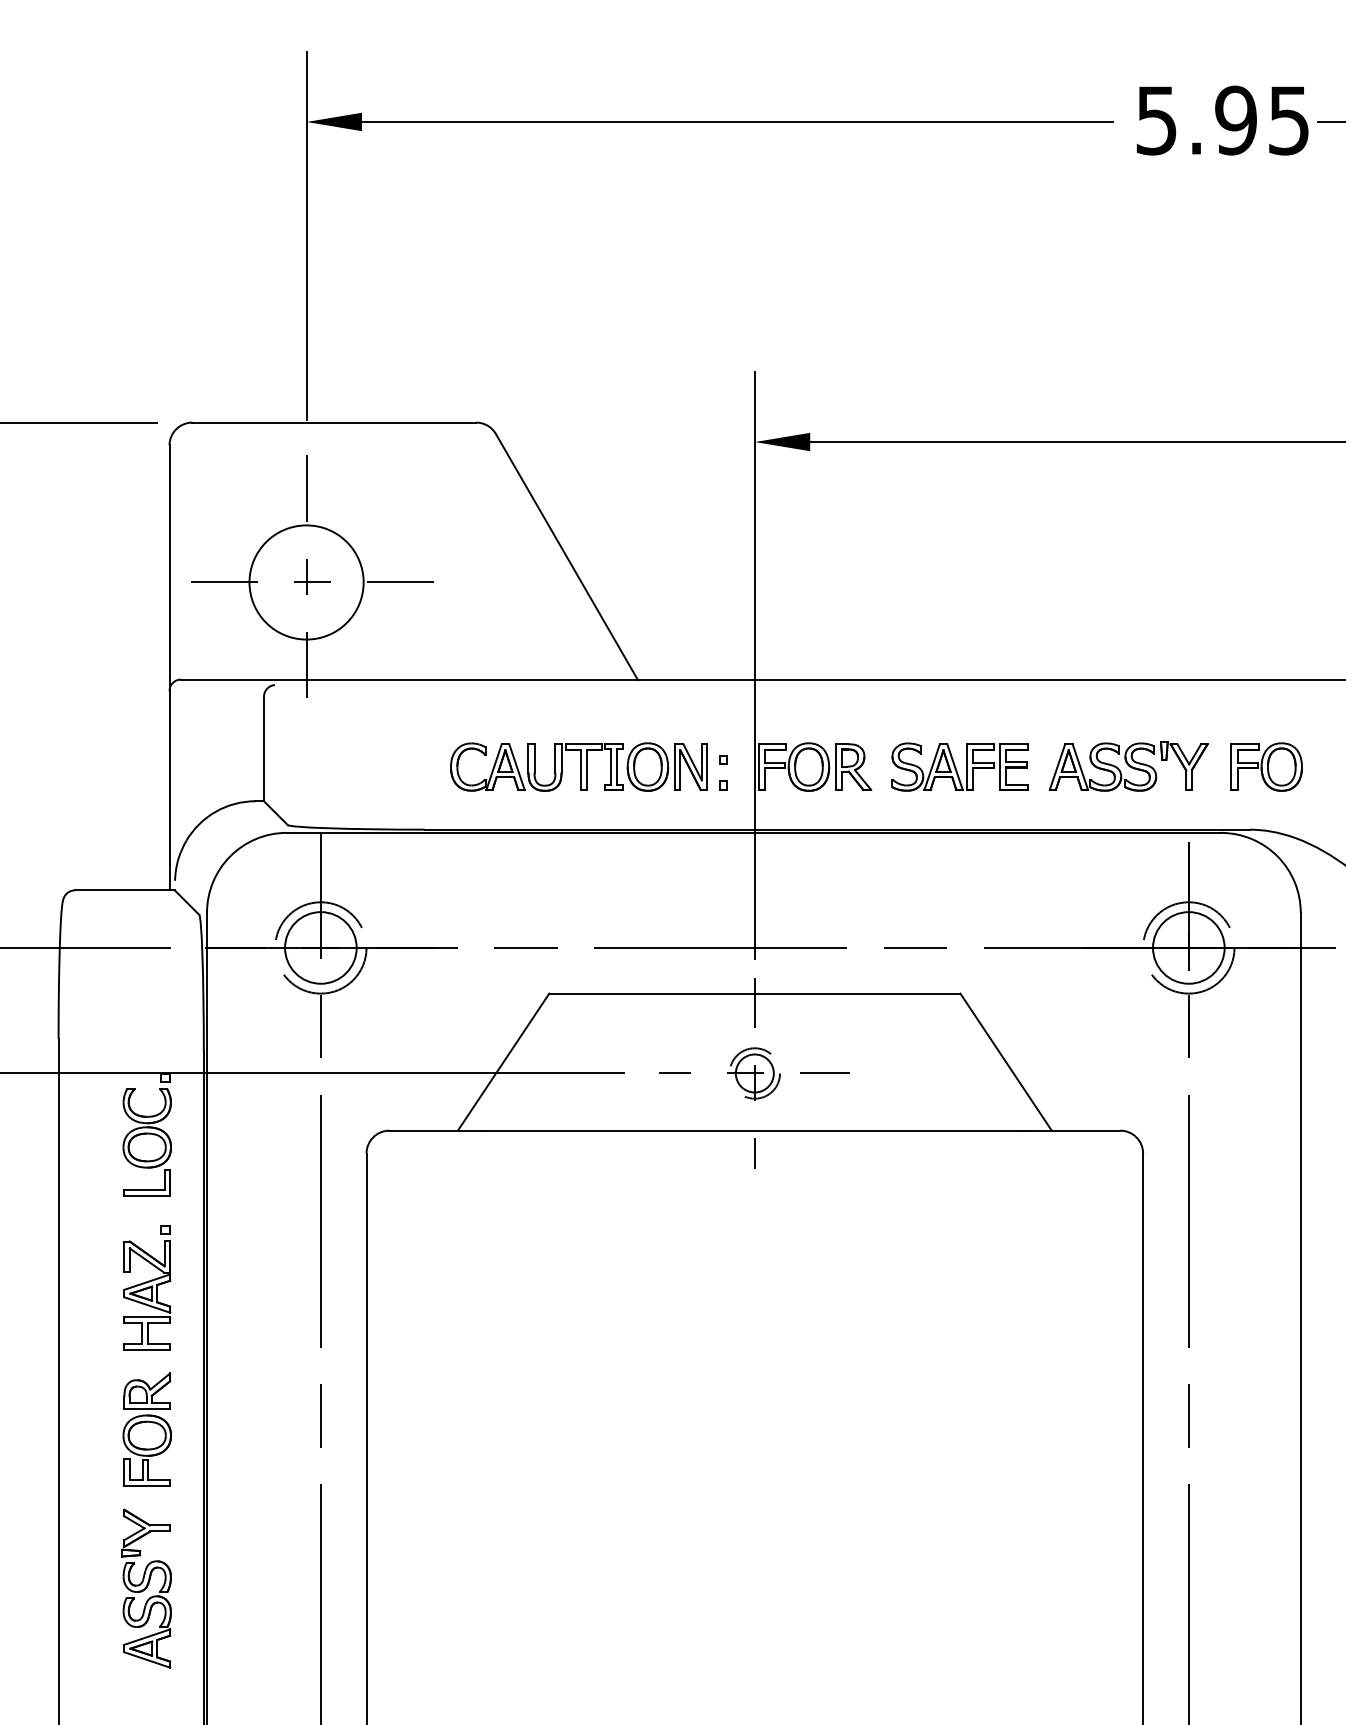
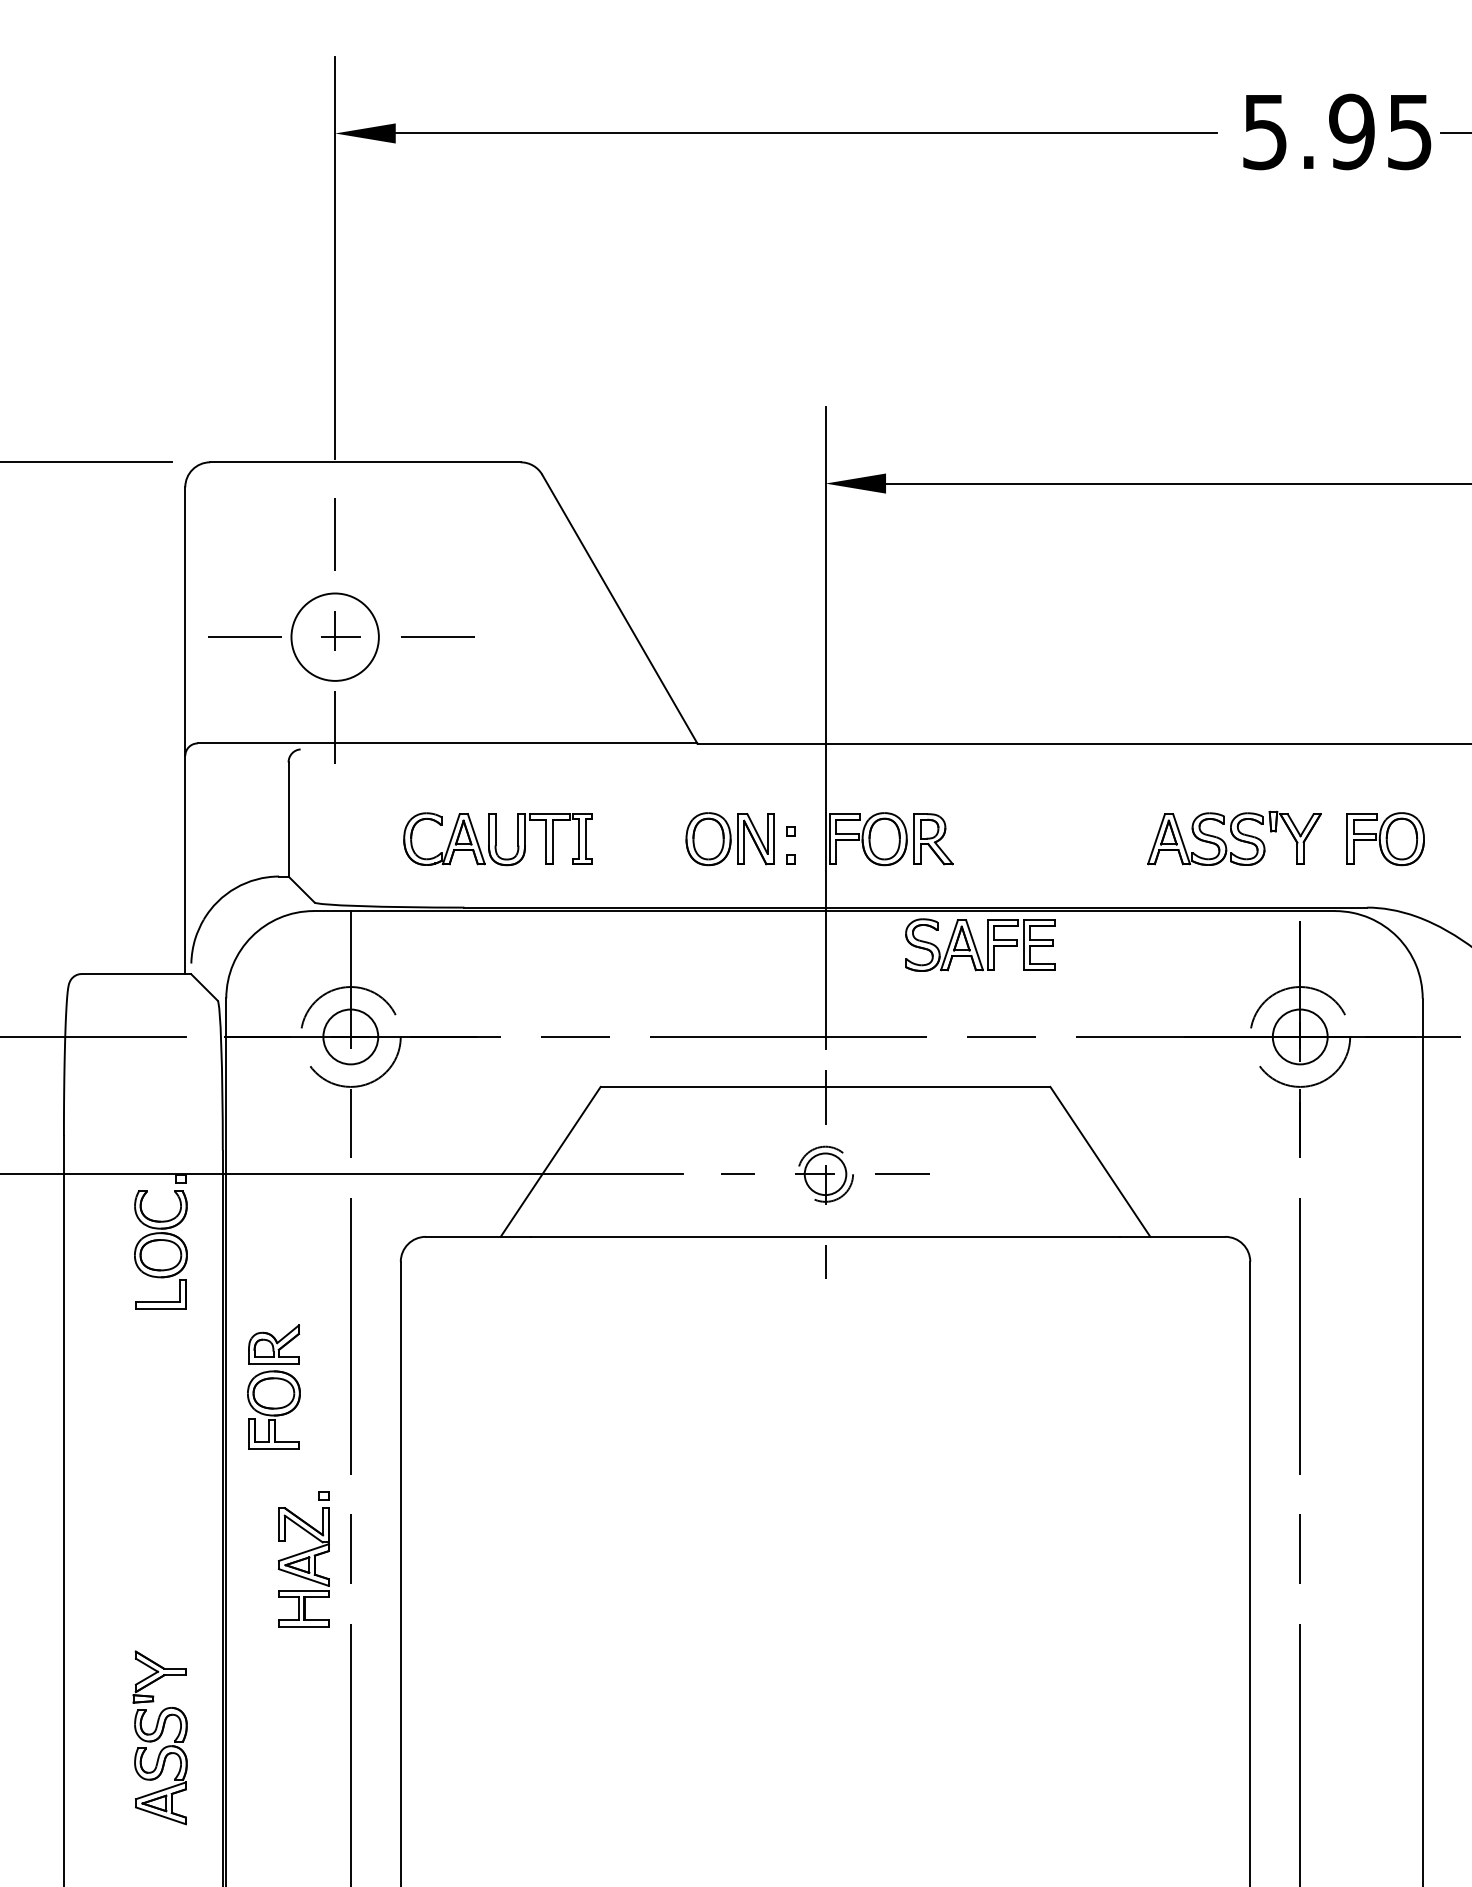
circle: (305, 581) -> (334, 636), size x0.7
part: (960, 766) -> (980, 944), moved
part: (536, 767) -> (497, 839), moved
circle: (320, 947) -> (350, 1036), size x0.7
circle: (1189, 947) -> (1300, 1036), size x0.7
part: (146, 1288) -> (303, 1559), moved
part: (146, 1429) -> (273, 1386), moved

